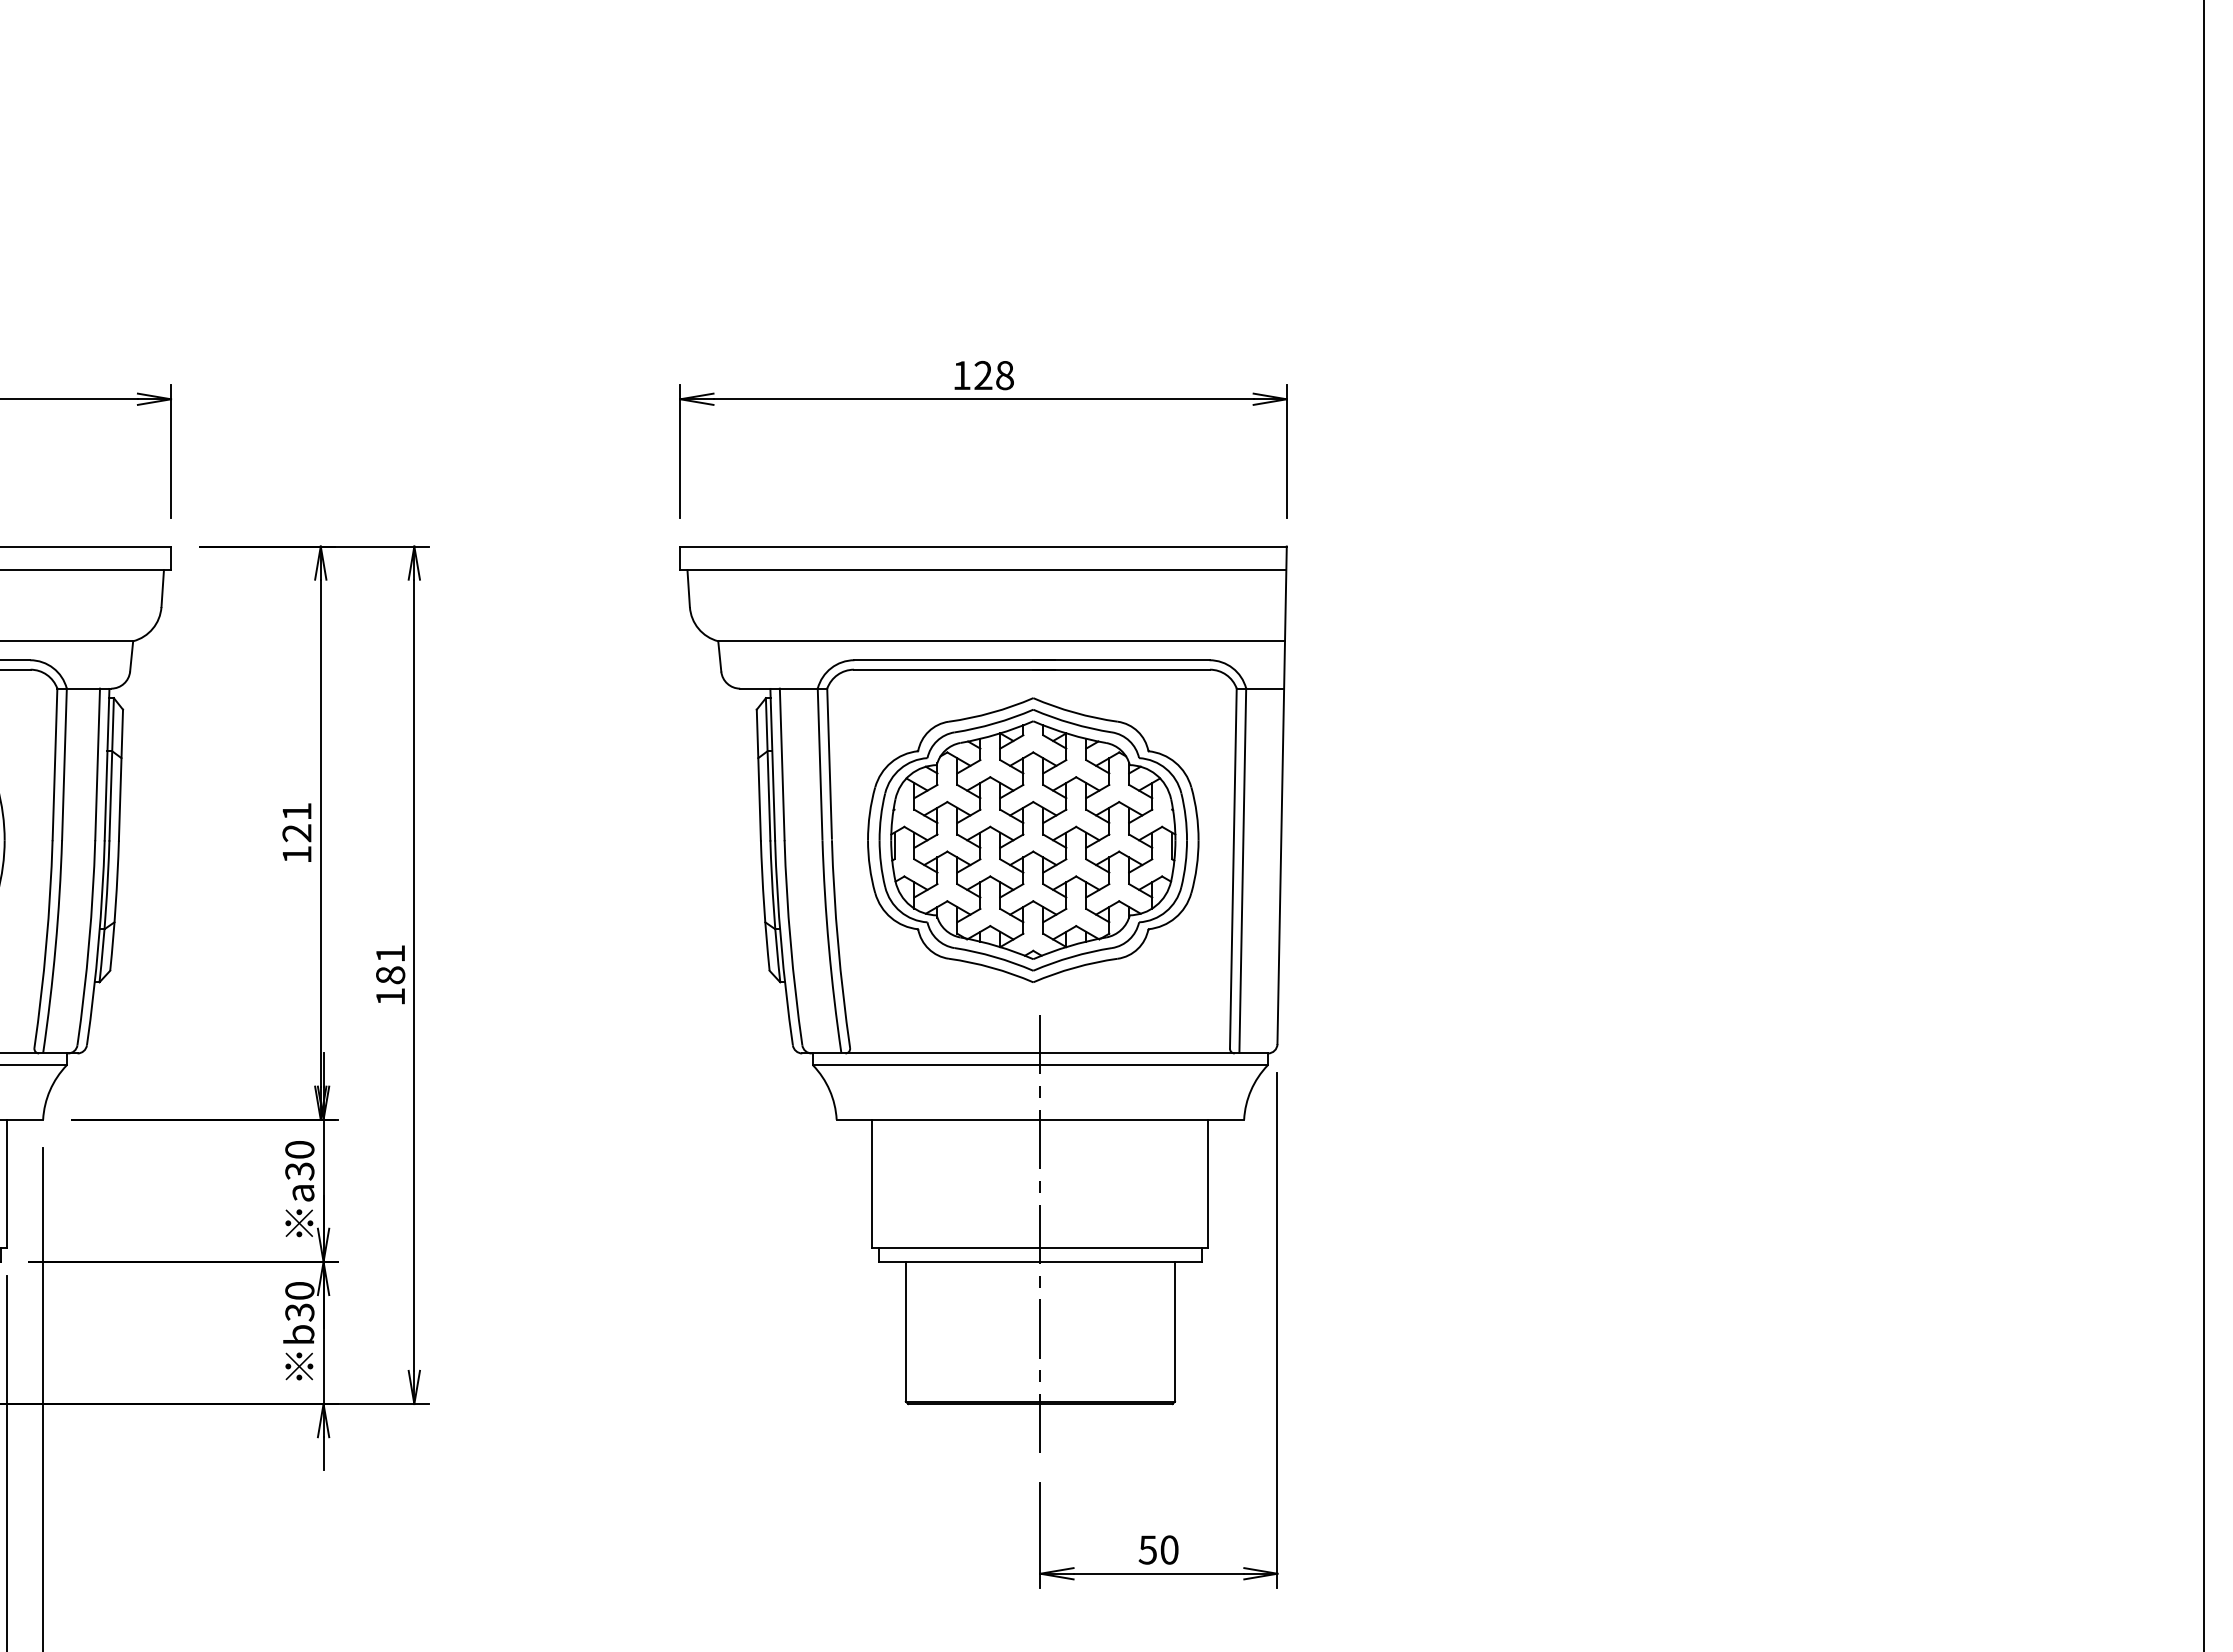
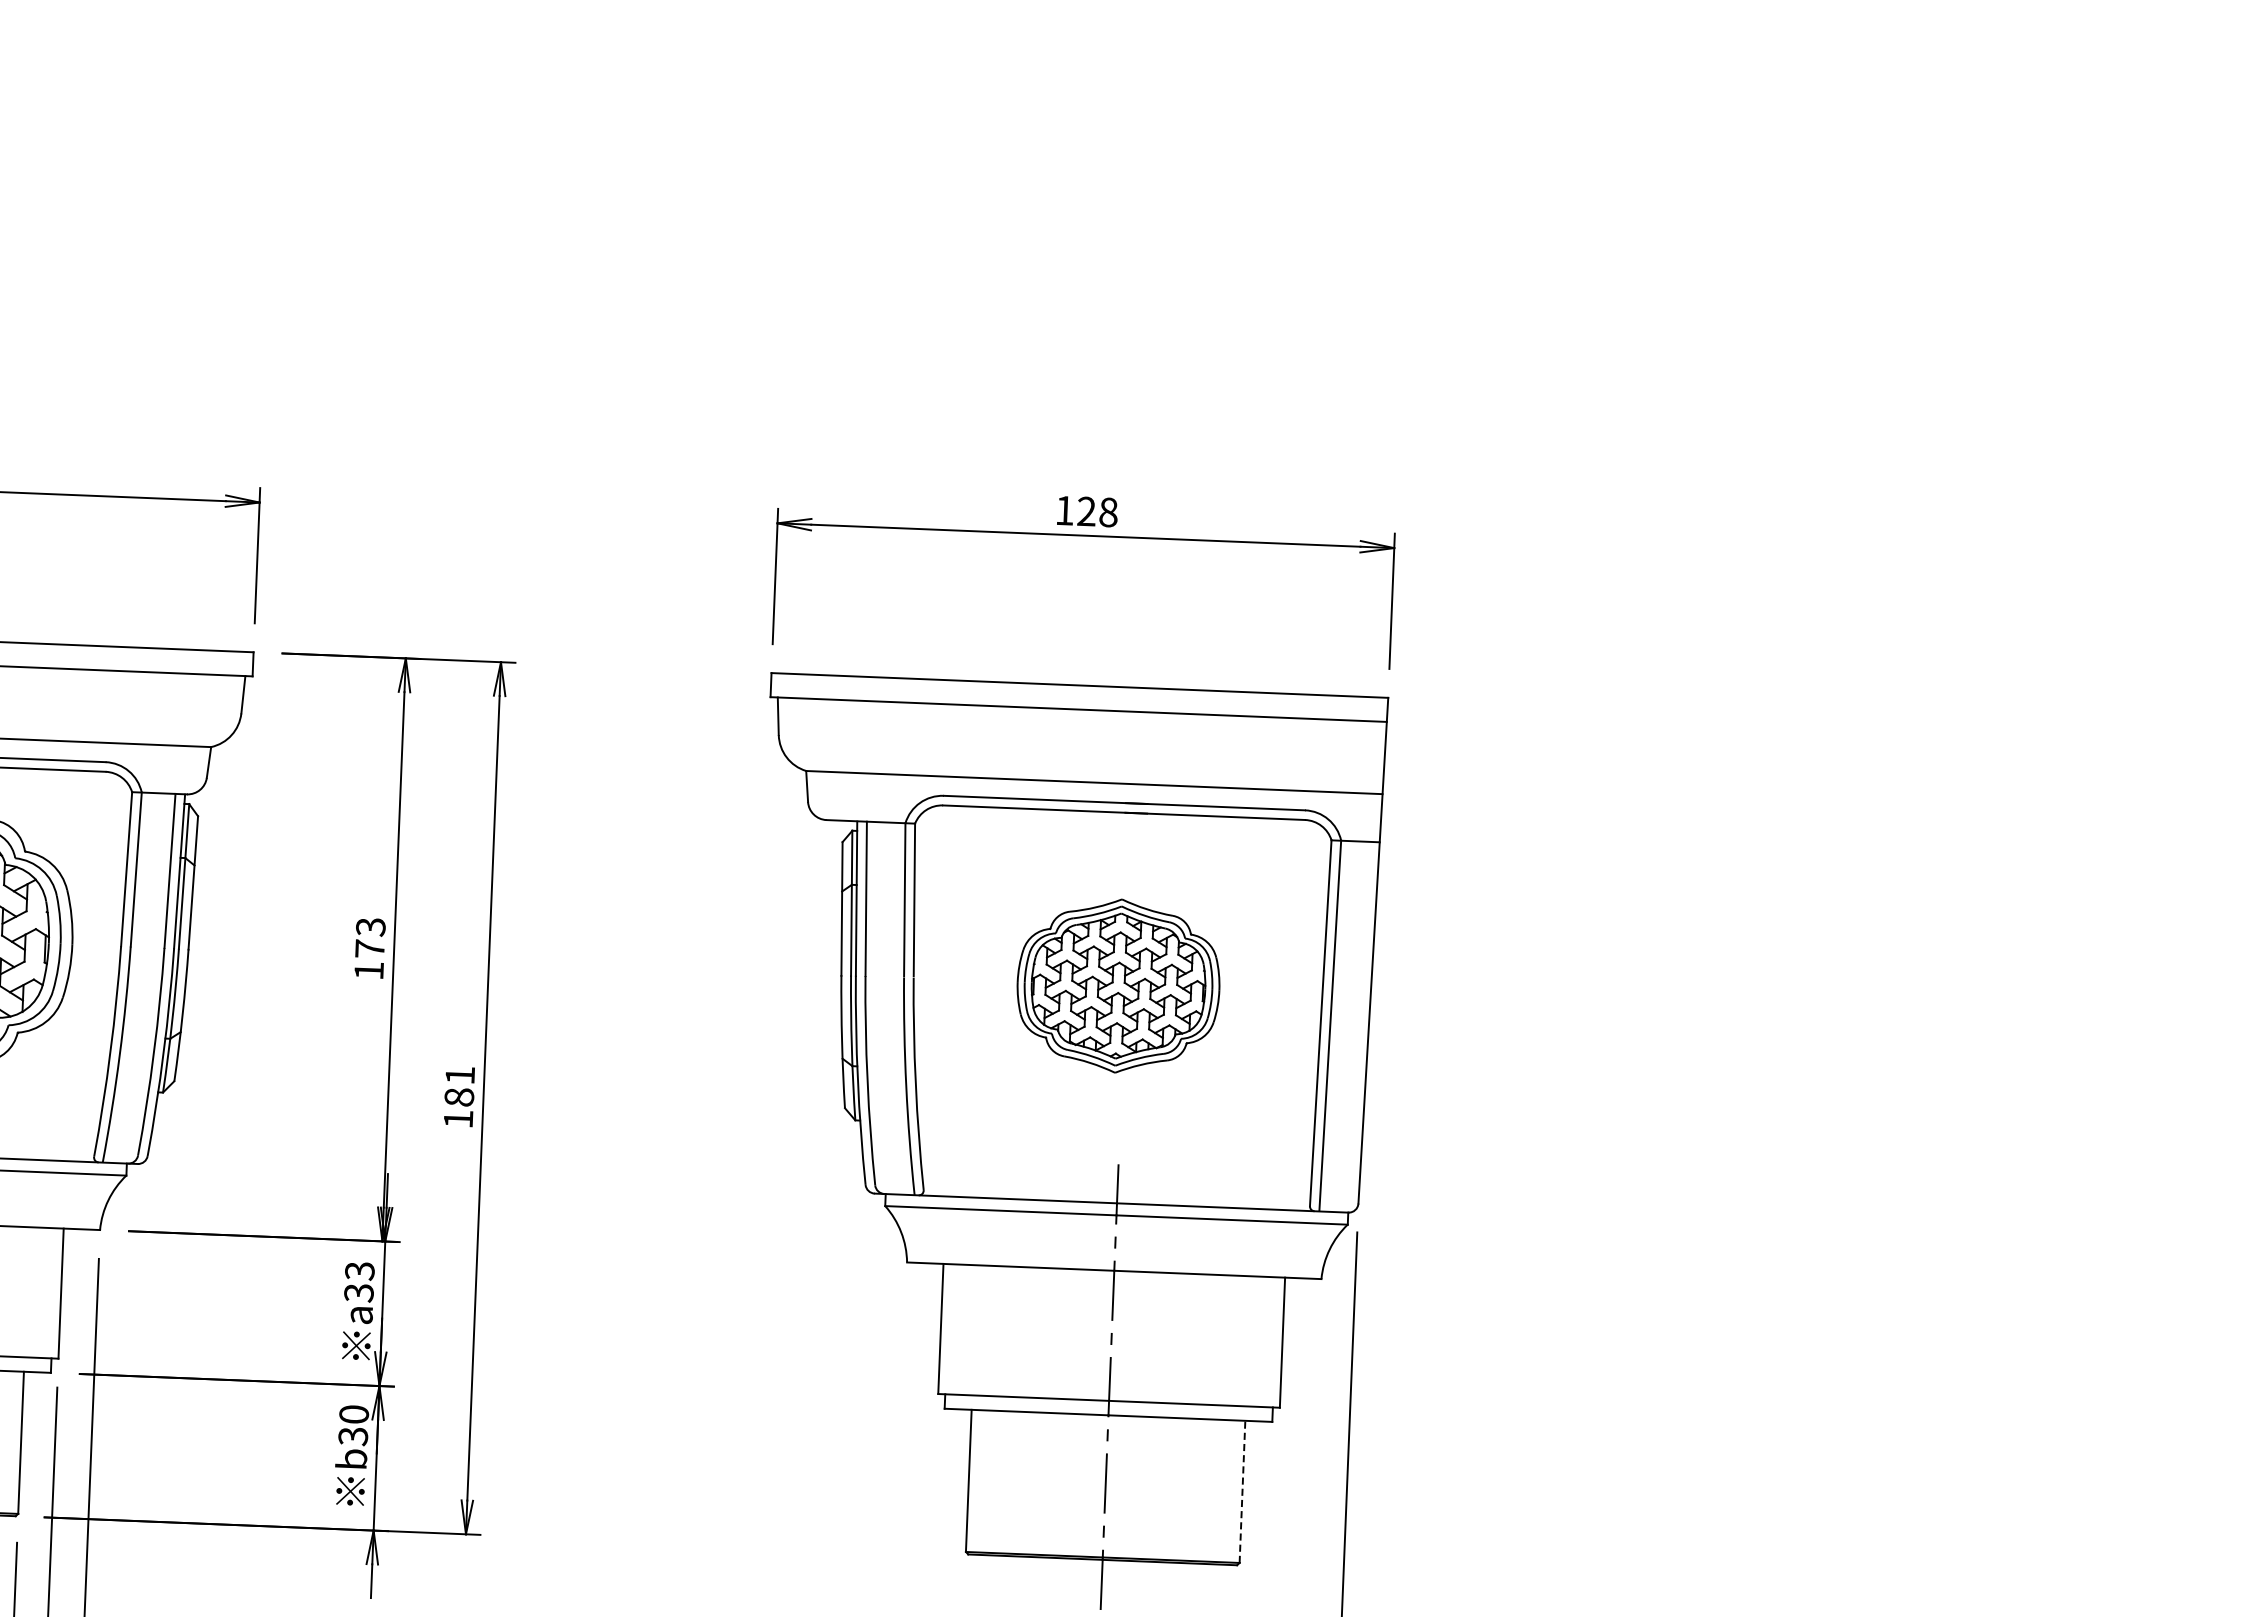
text: (296, 822) -> (369, 938), 121 -> 173
part: (1033, 839) -> (1118, 985), size x0.6
text: (299, 1150) -> (359, 1271), a30 -> a33
line: (1174, 1331) -> (1241, 1491), solid -> dashed

